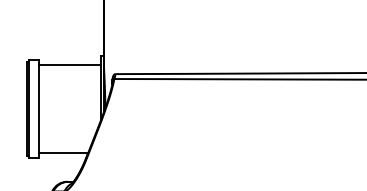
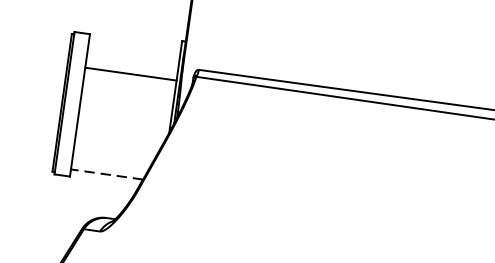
line: (70, 65) -> (131, 74), moved
line: (63, 152) -> (106, 174), solid -> dashed

